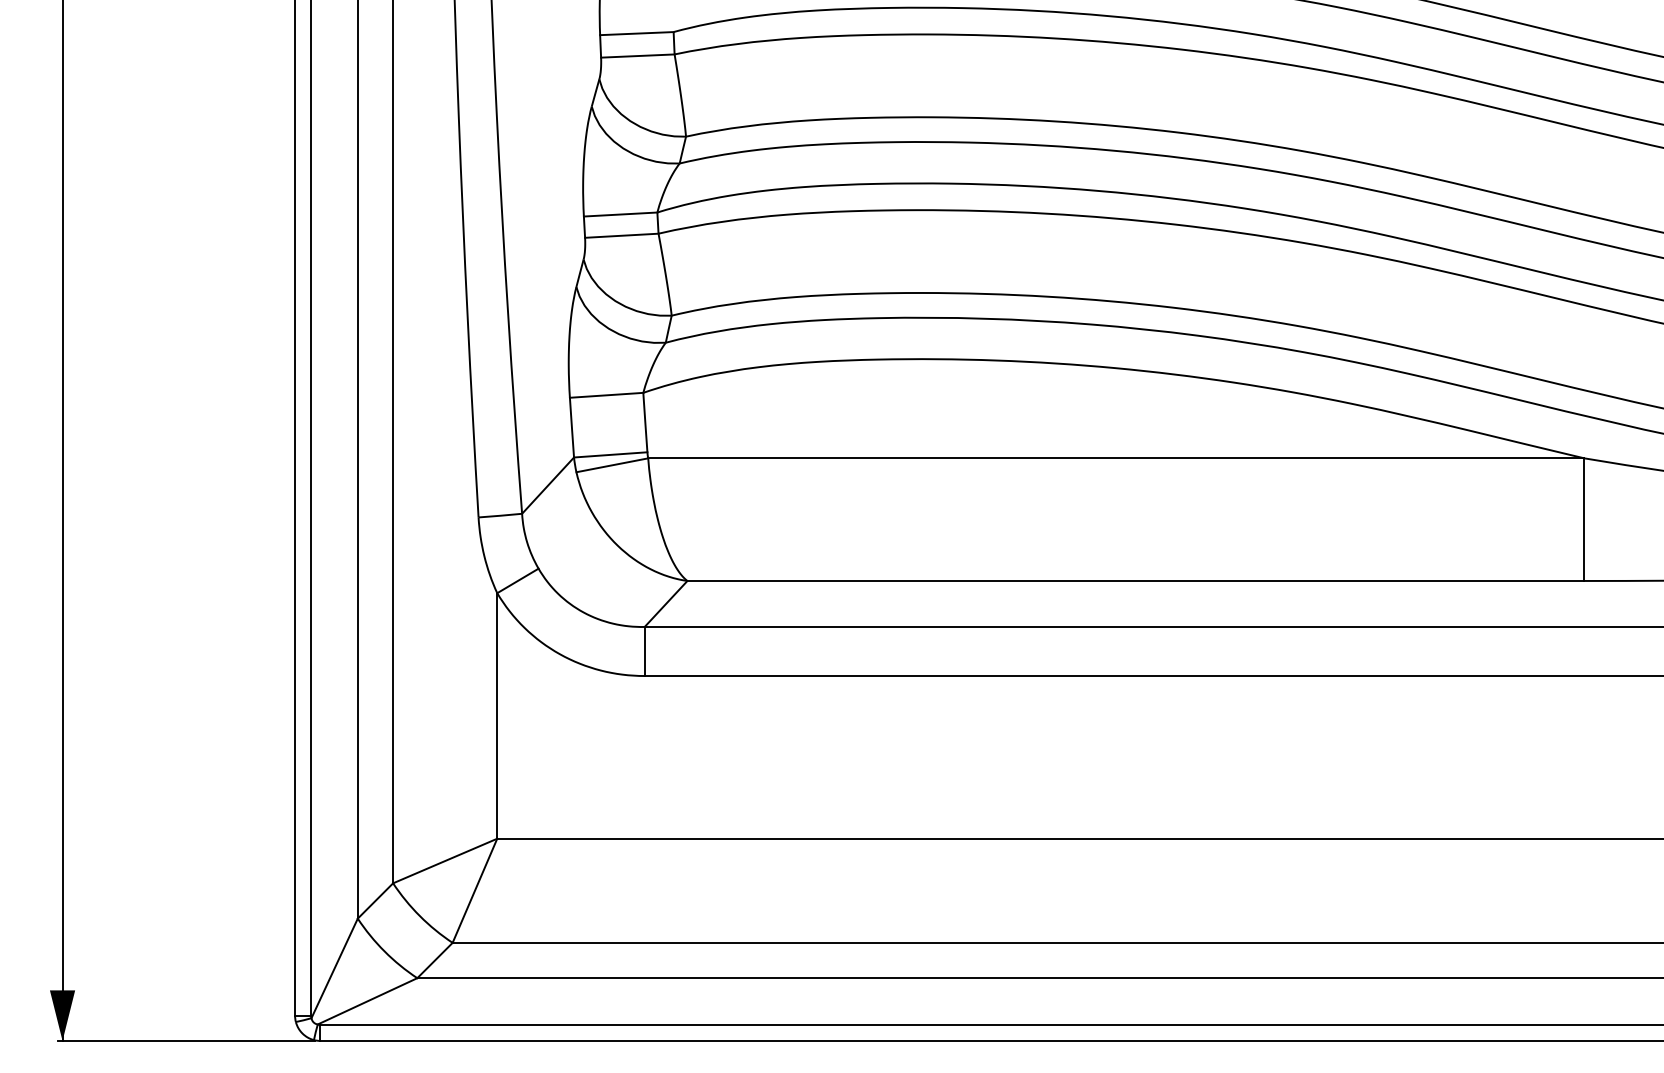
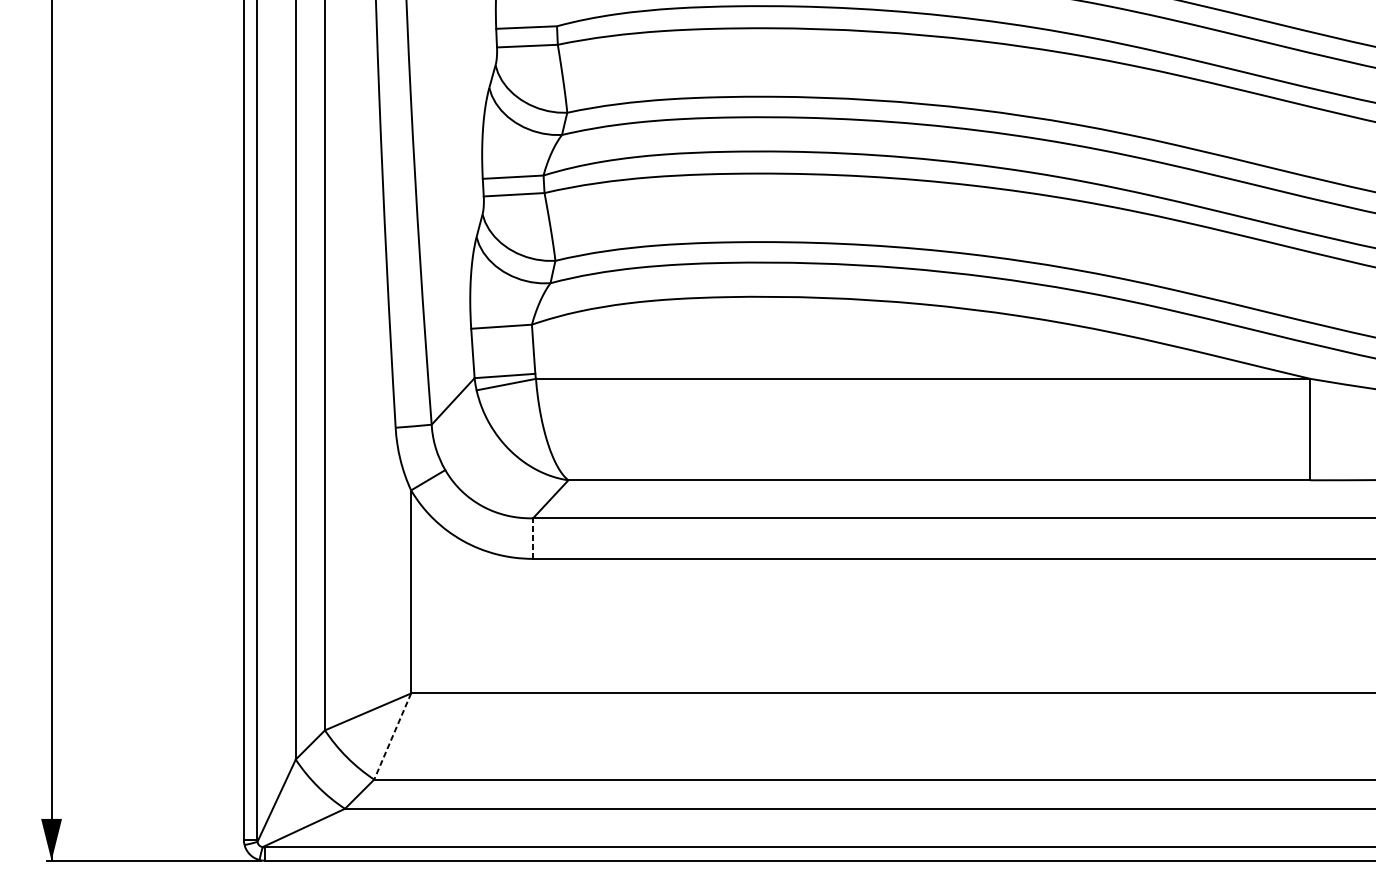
line: (644, 651) -> (532, 538), solid -> dashed
line: (474, 890) -> (392, 736), solid -> dashed

